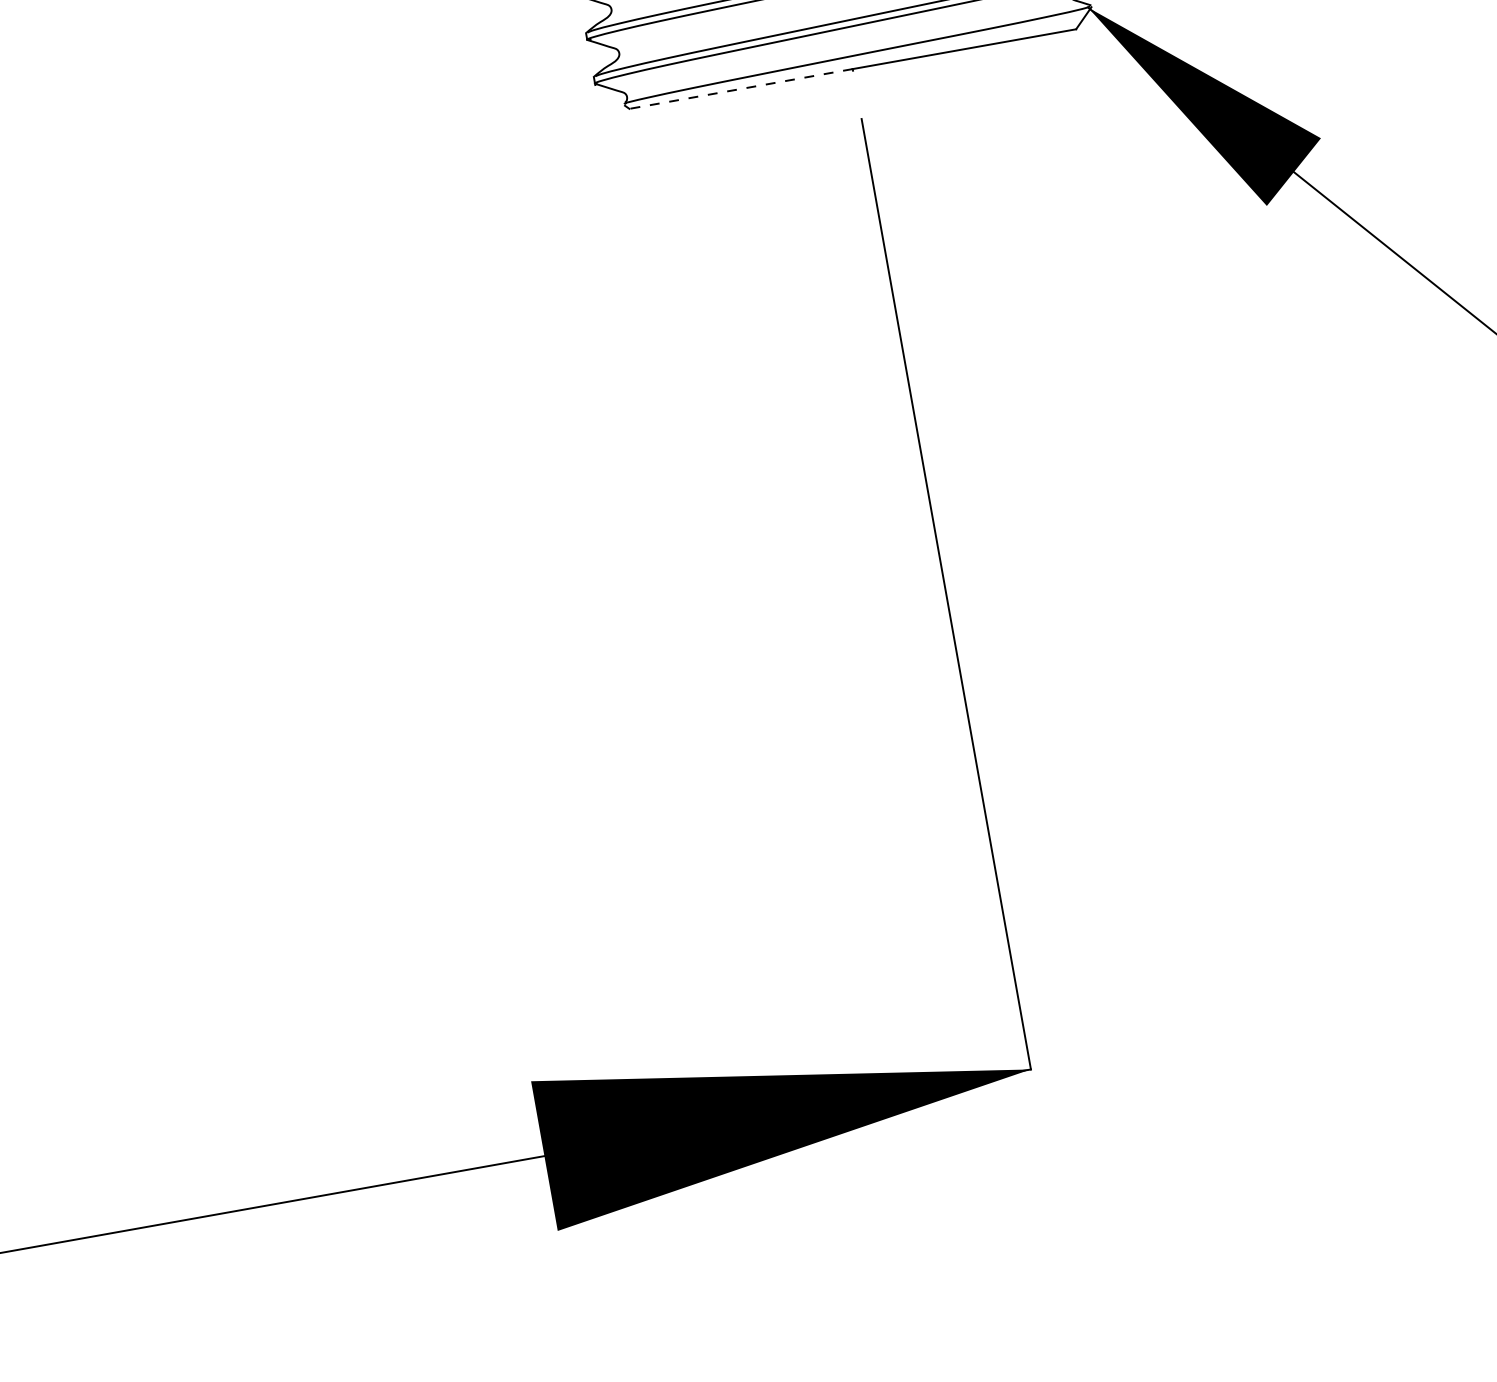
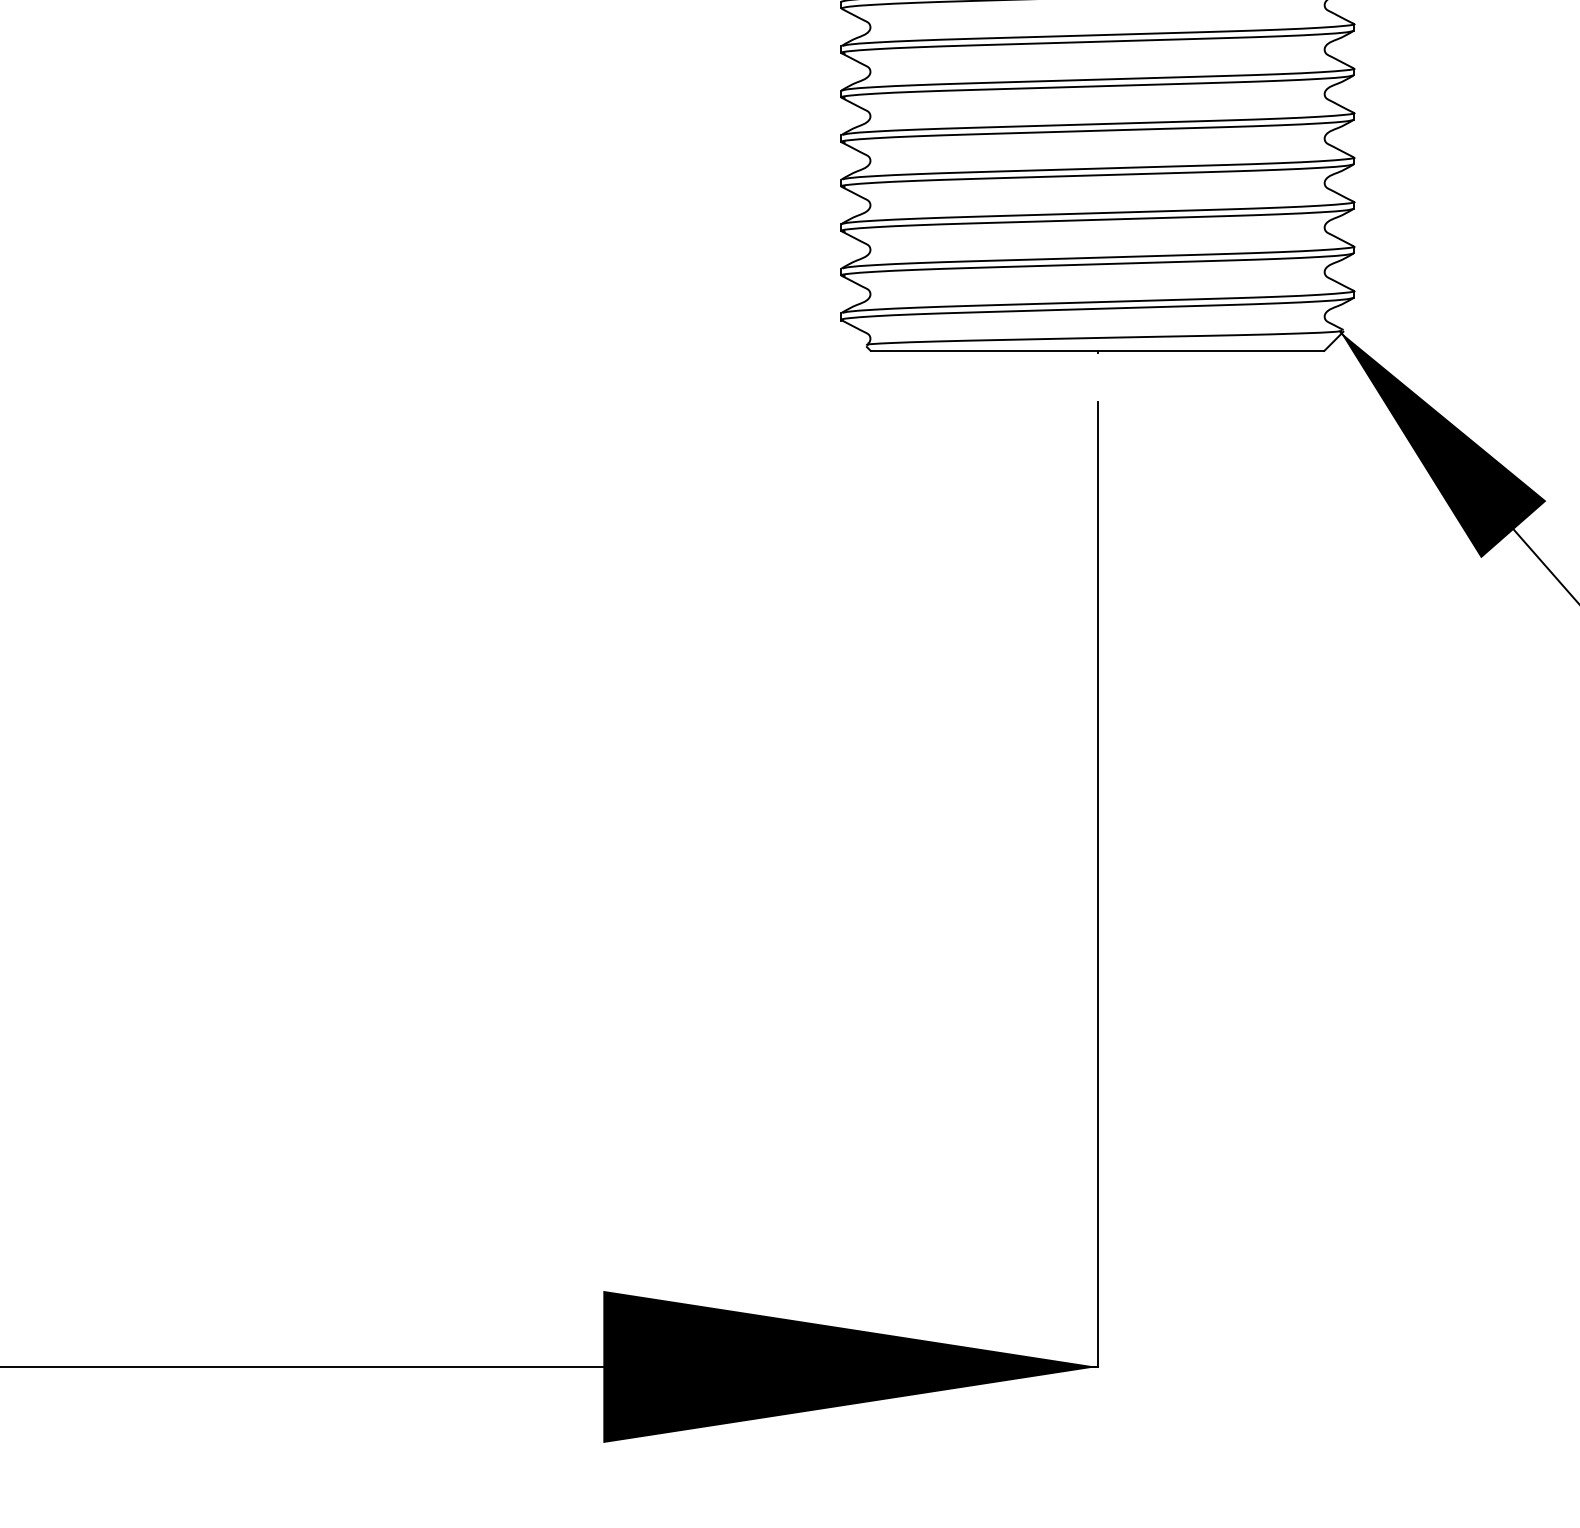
line: (740, 88) -> (983, 350), dashed -> solid

